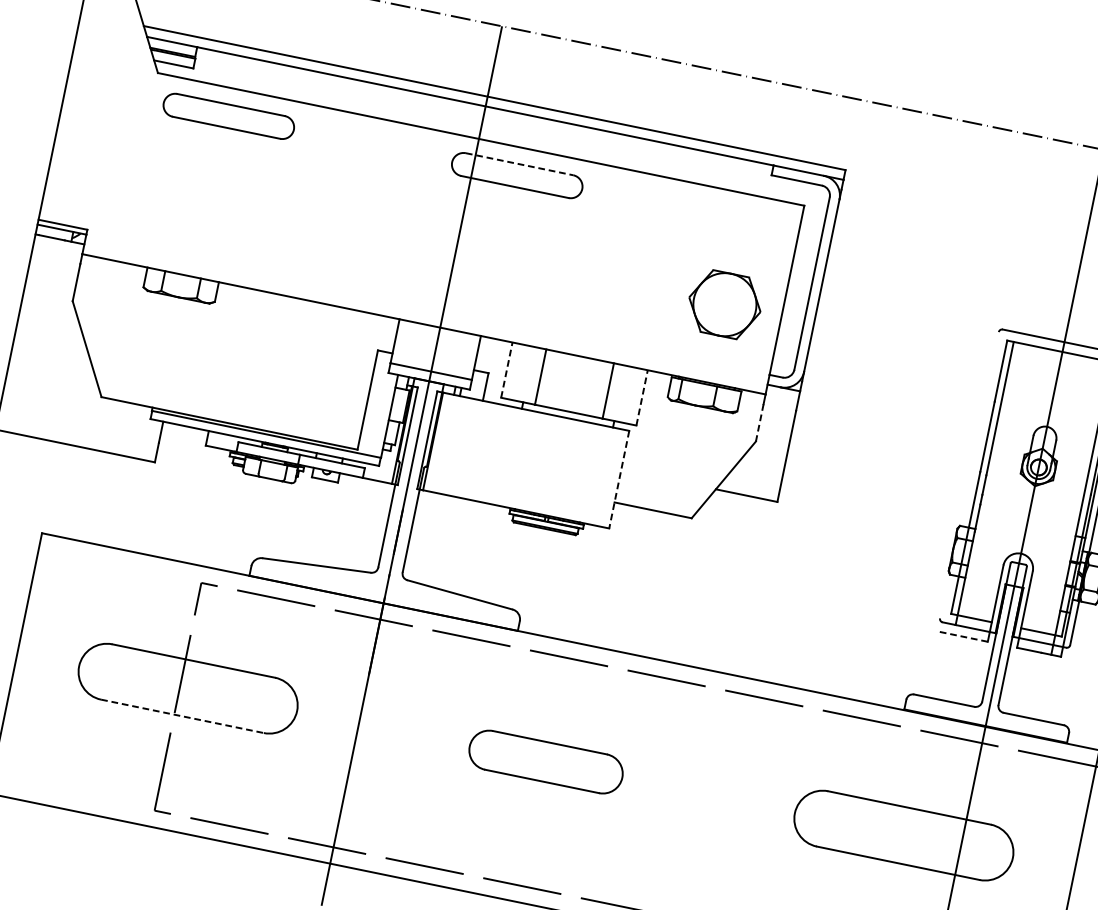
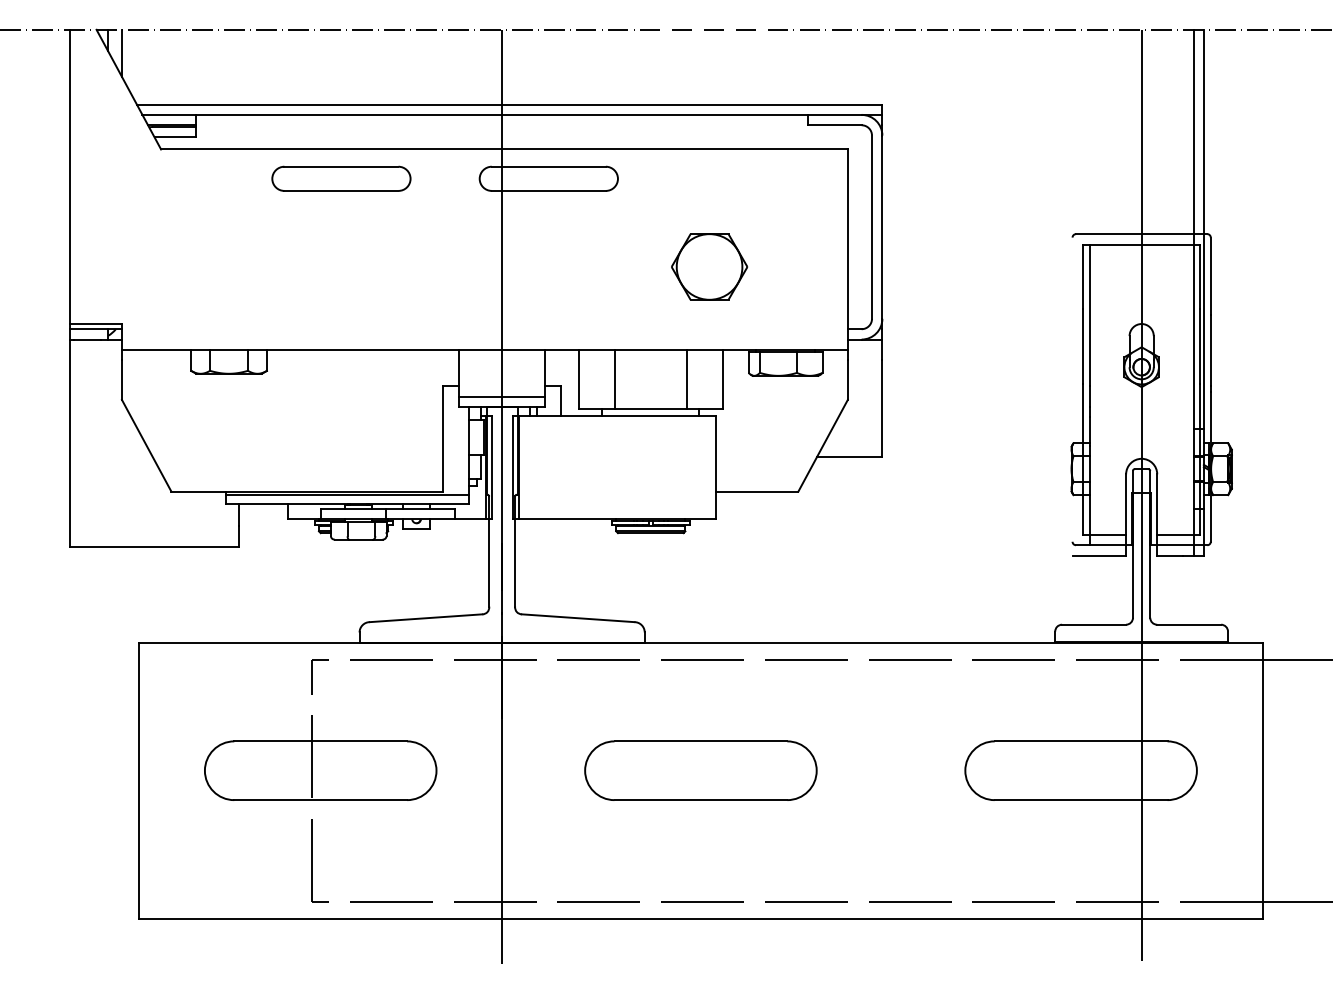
part: (228, 116) -> (341, 178), moved
line: (520, 164) -> (549, 166), dashed -> solid
part: (724, 304) -> (709, 266), moved
line: (506, 369) -> (578, 378), dashed -> solid
line: (642, 397) -> (722, 378), dashed -> solid
line: (759, 423) -> (847, 380), dashed -> solid
line: (619, 479) -> (716, 467), dashed -> solid
line: (962, 636) -> (1099, 555), dashed -> solid
line: (183, 716) -> (321, 800), dashed -> solid
part: (545, 761) -> (700, 770), size x1.43

